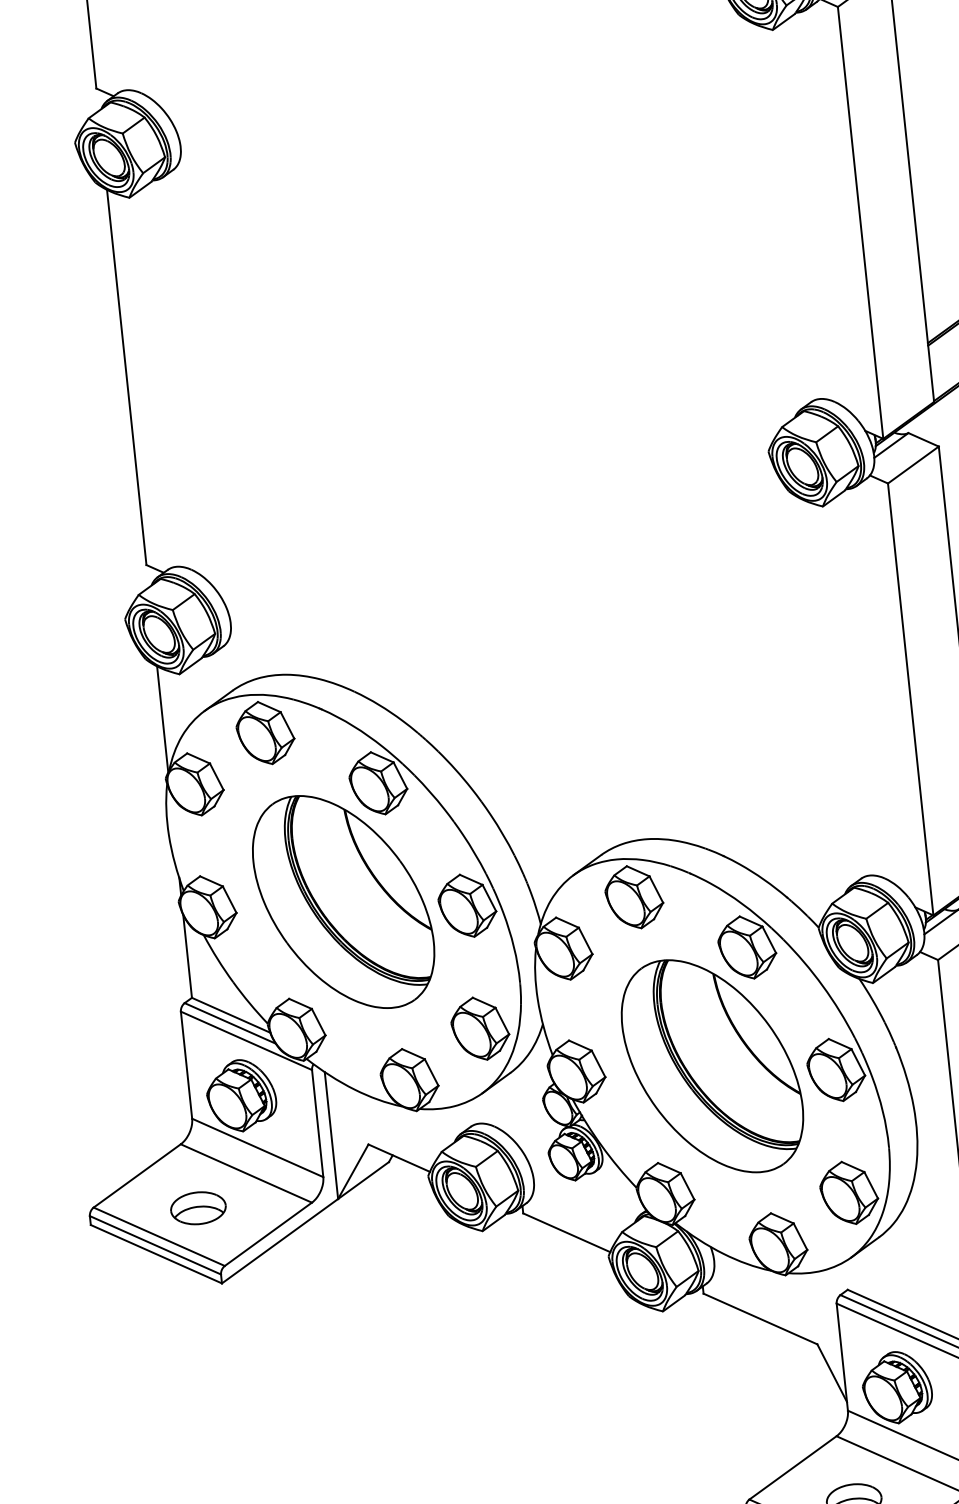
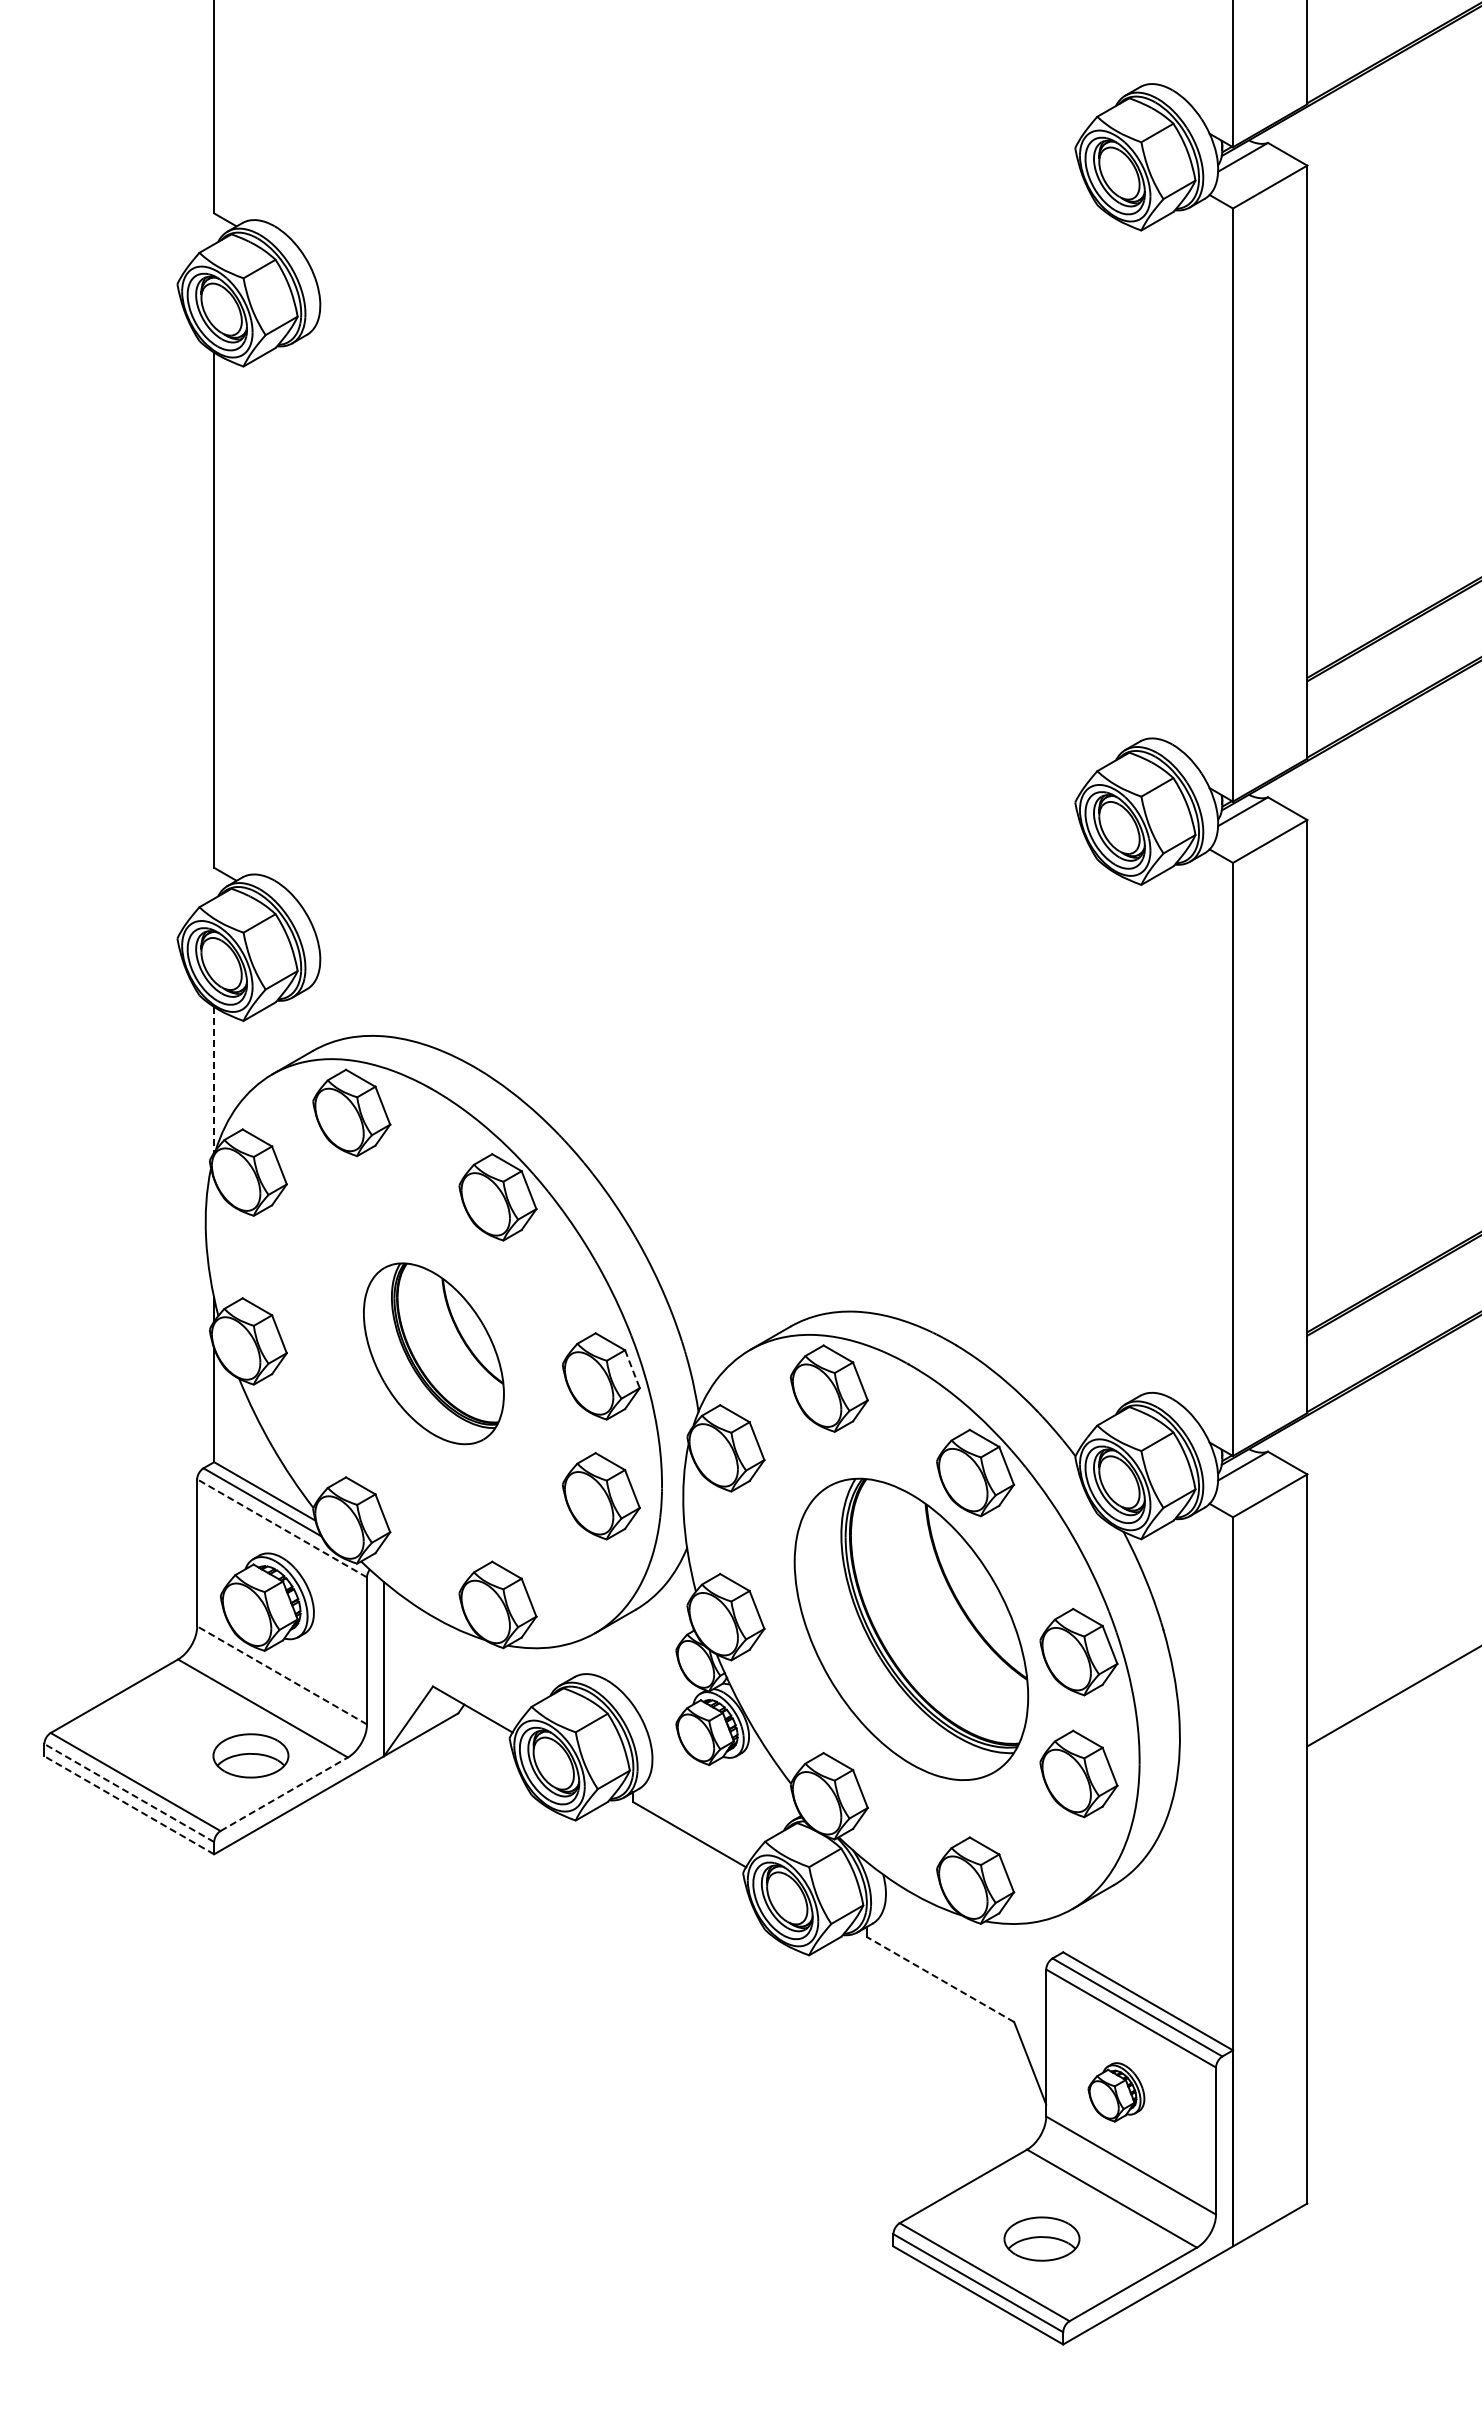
line: (162, 719) -> (214, 1079), solid -> dashed
line: (489, 898) -> (632, 1369), solid -> dashed
part: (343, 901) -> (433, 1353), size x0.6
part: (480, 1028) -> (601, 1496), moved
line: (246, 1041) -> (281, 1528), solid -> dashed
line: (257, 1148) -> (281, 1675), solid -> dashed
part: (848, 1192) -> (1078, 1773), moved
part: (198, 1208) -> (250, 1755), moved
line: (268, 1234) -> (284, 1794), solid -> dashed
line: (154, 1244) -> (128, 1792), solid -> dashed
line: (155, 1254) -> (128, 1805), solid -> dashed
line: (760, 1318) -> (940, 1979), solid -> dashed
part: (897, 1387) -> (1116, 2092), size x0.6

